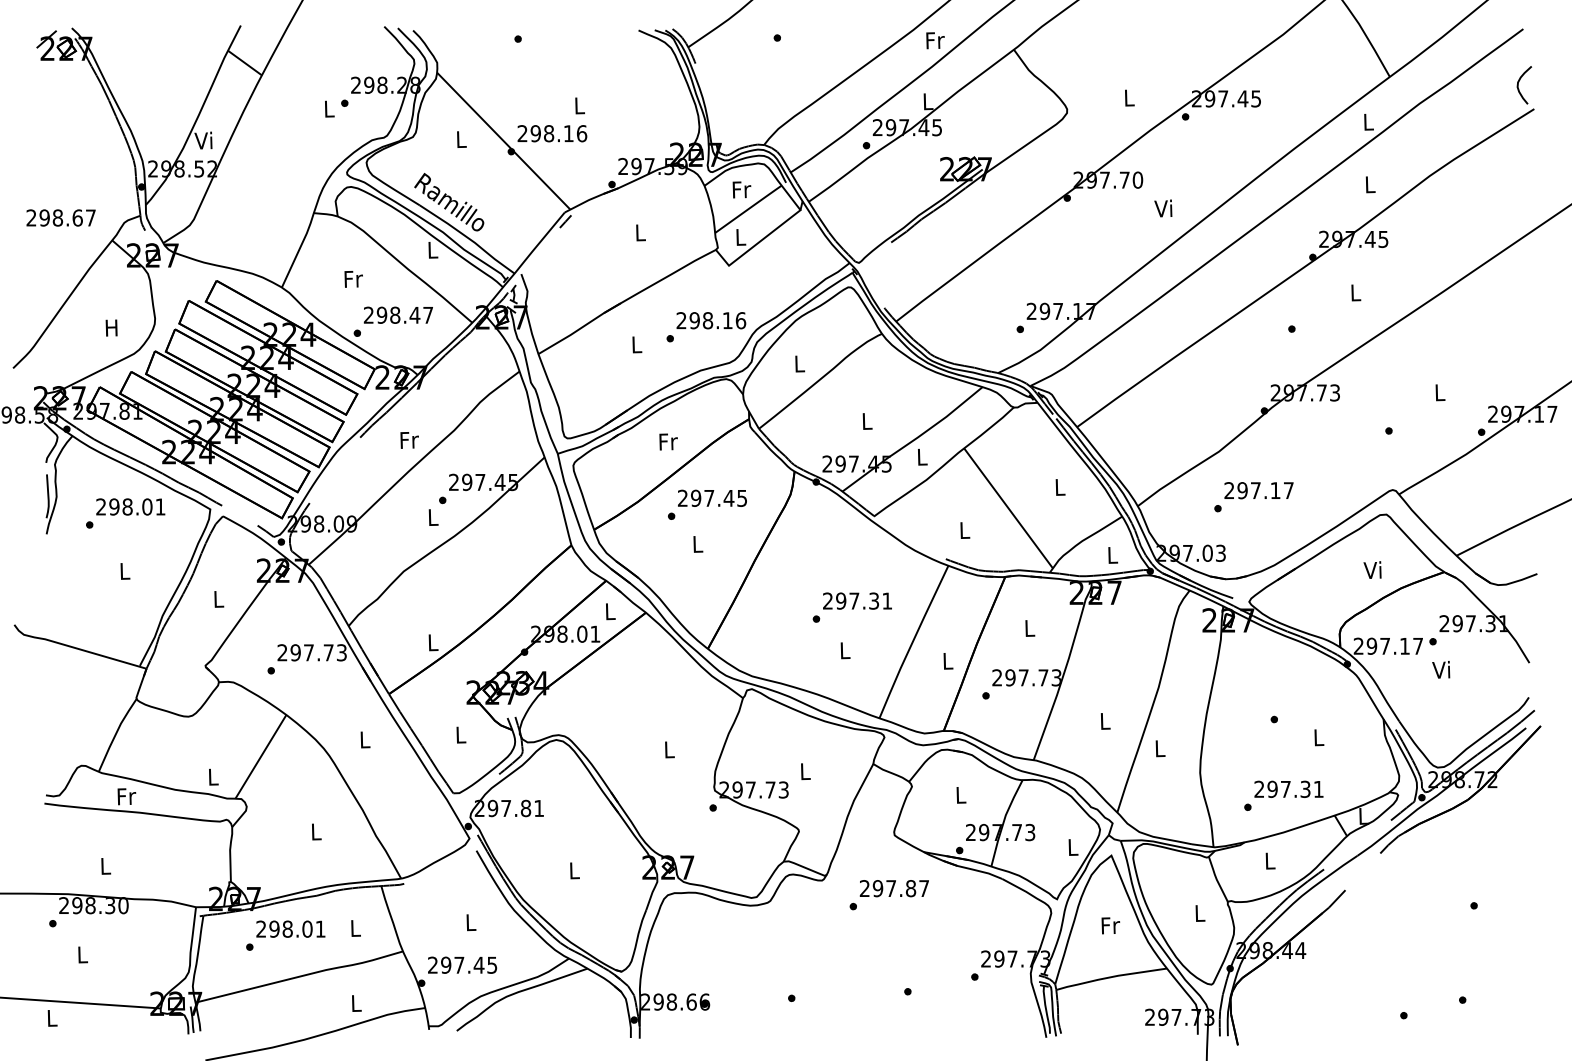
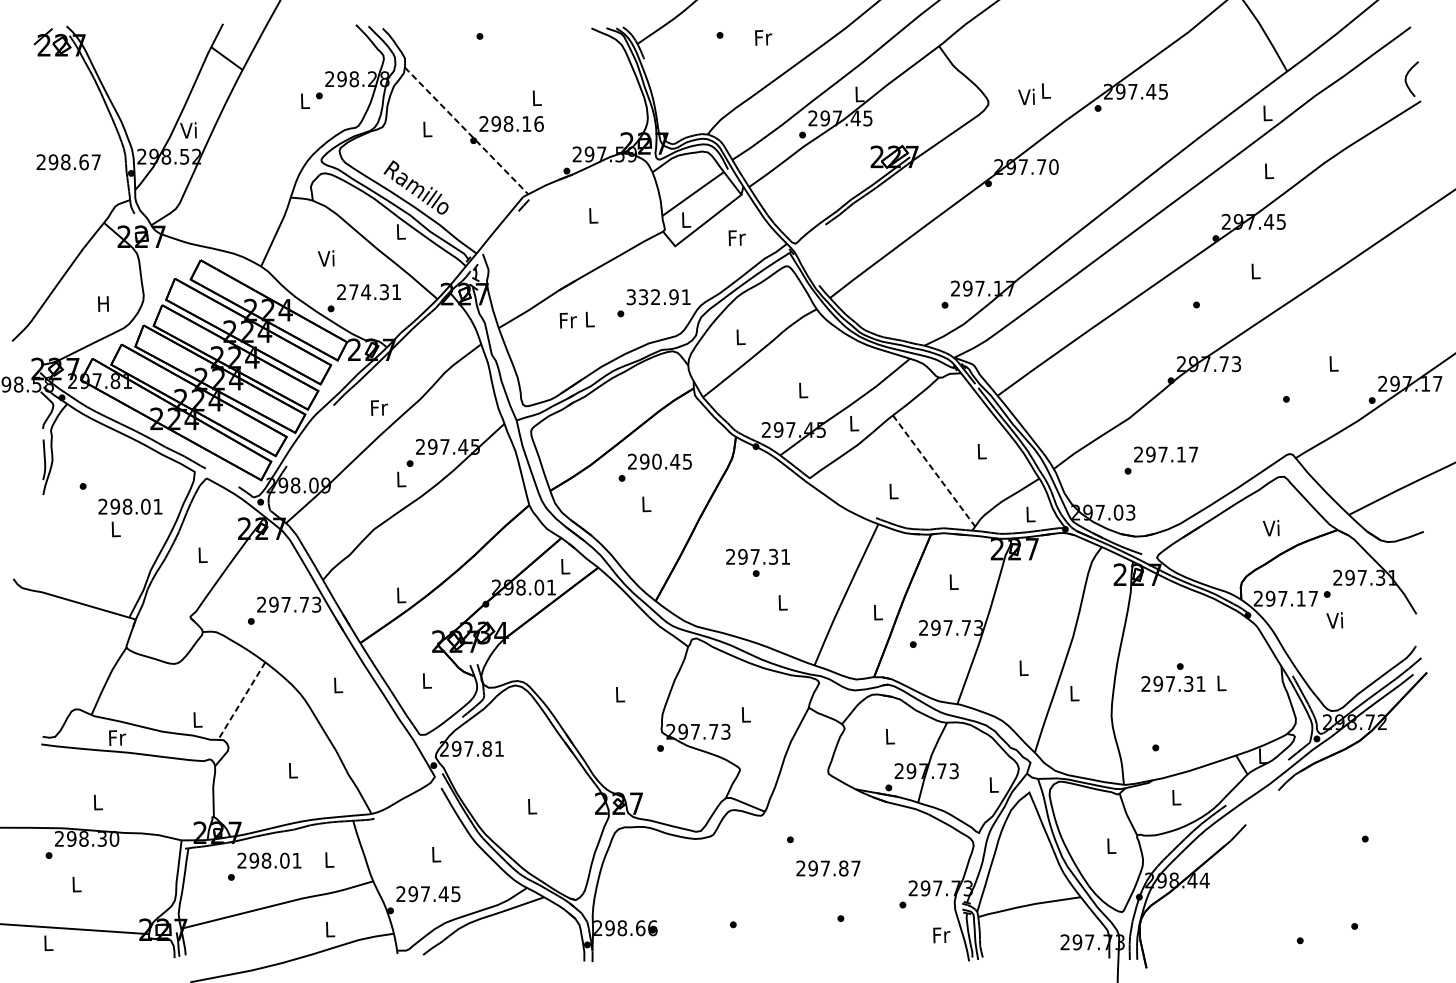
text: (935, 40) -> (763, 37), moved
line: (503, 141) -> (466, 131), solid -> dashed
text: (741, 189) -> (736, 237), moved
text: (1163, 208) -> (1026, 96), moved
text: (60, 217) -> (68, 161), moved
text: (352, 278) -> (326, 258), Fr -> Vi
text: (404, 314) -> (374, 291), 298.47 -> 274.31
text: (711, 320) -> (659, 297), 298.16 -> 332.91
text: (668, 441) -> (568, 320), moved
text: (709, 497) -> (657, 460), 297.45 -> 290.45
text: (130, 506) -> (130, 506), moved
line: (1008, 508) -> (934, 471), solid -> dashed
text: (857, 600) -> (758, 556), moved
line: (260, 756) -> (241, 700), solid -> dashed
text: (1288, 788) -> (1172, 683), moved
text: (893, 888) -> (827, 868), moved
text: (1110, 925) -> (941, 935), moved

